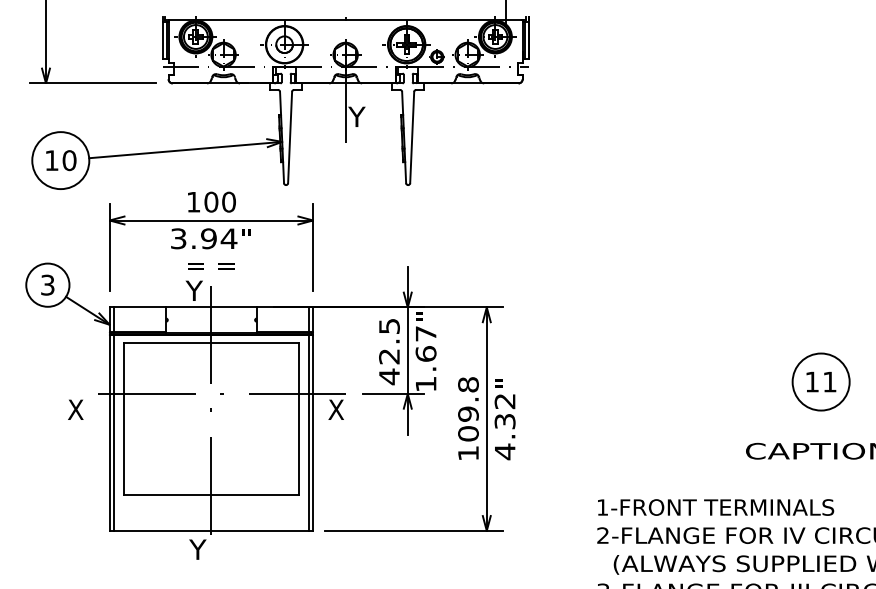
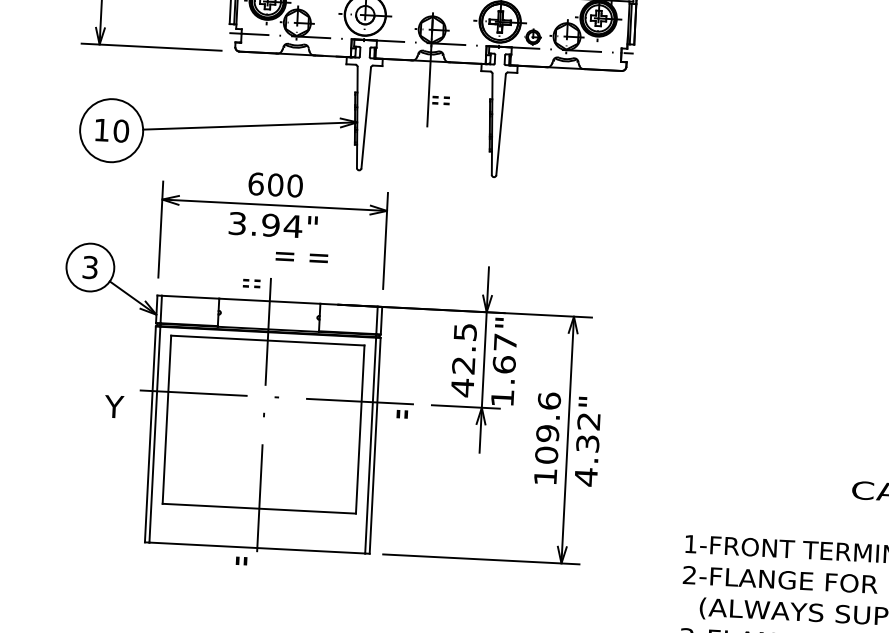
text: (356, 116) -> (440, 98), Y -> = =
text: (193, 201) -> (255, 183), 100 -> 600
text: (211, 266) -> (302, 257), moved
text: (193, 290) -> (250, 281), Y -> = =
text: (468, 384) -> (549, 400), 109.8 -> 109.6
text: (75, 409) -> (113, 406), X -> Y
text: (335, 409) -> (401, 420), X -> "
text: (197, 549) -> (240, 567), Y -> "

